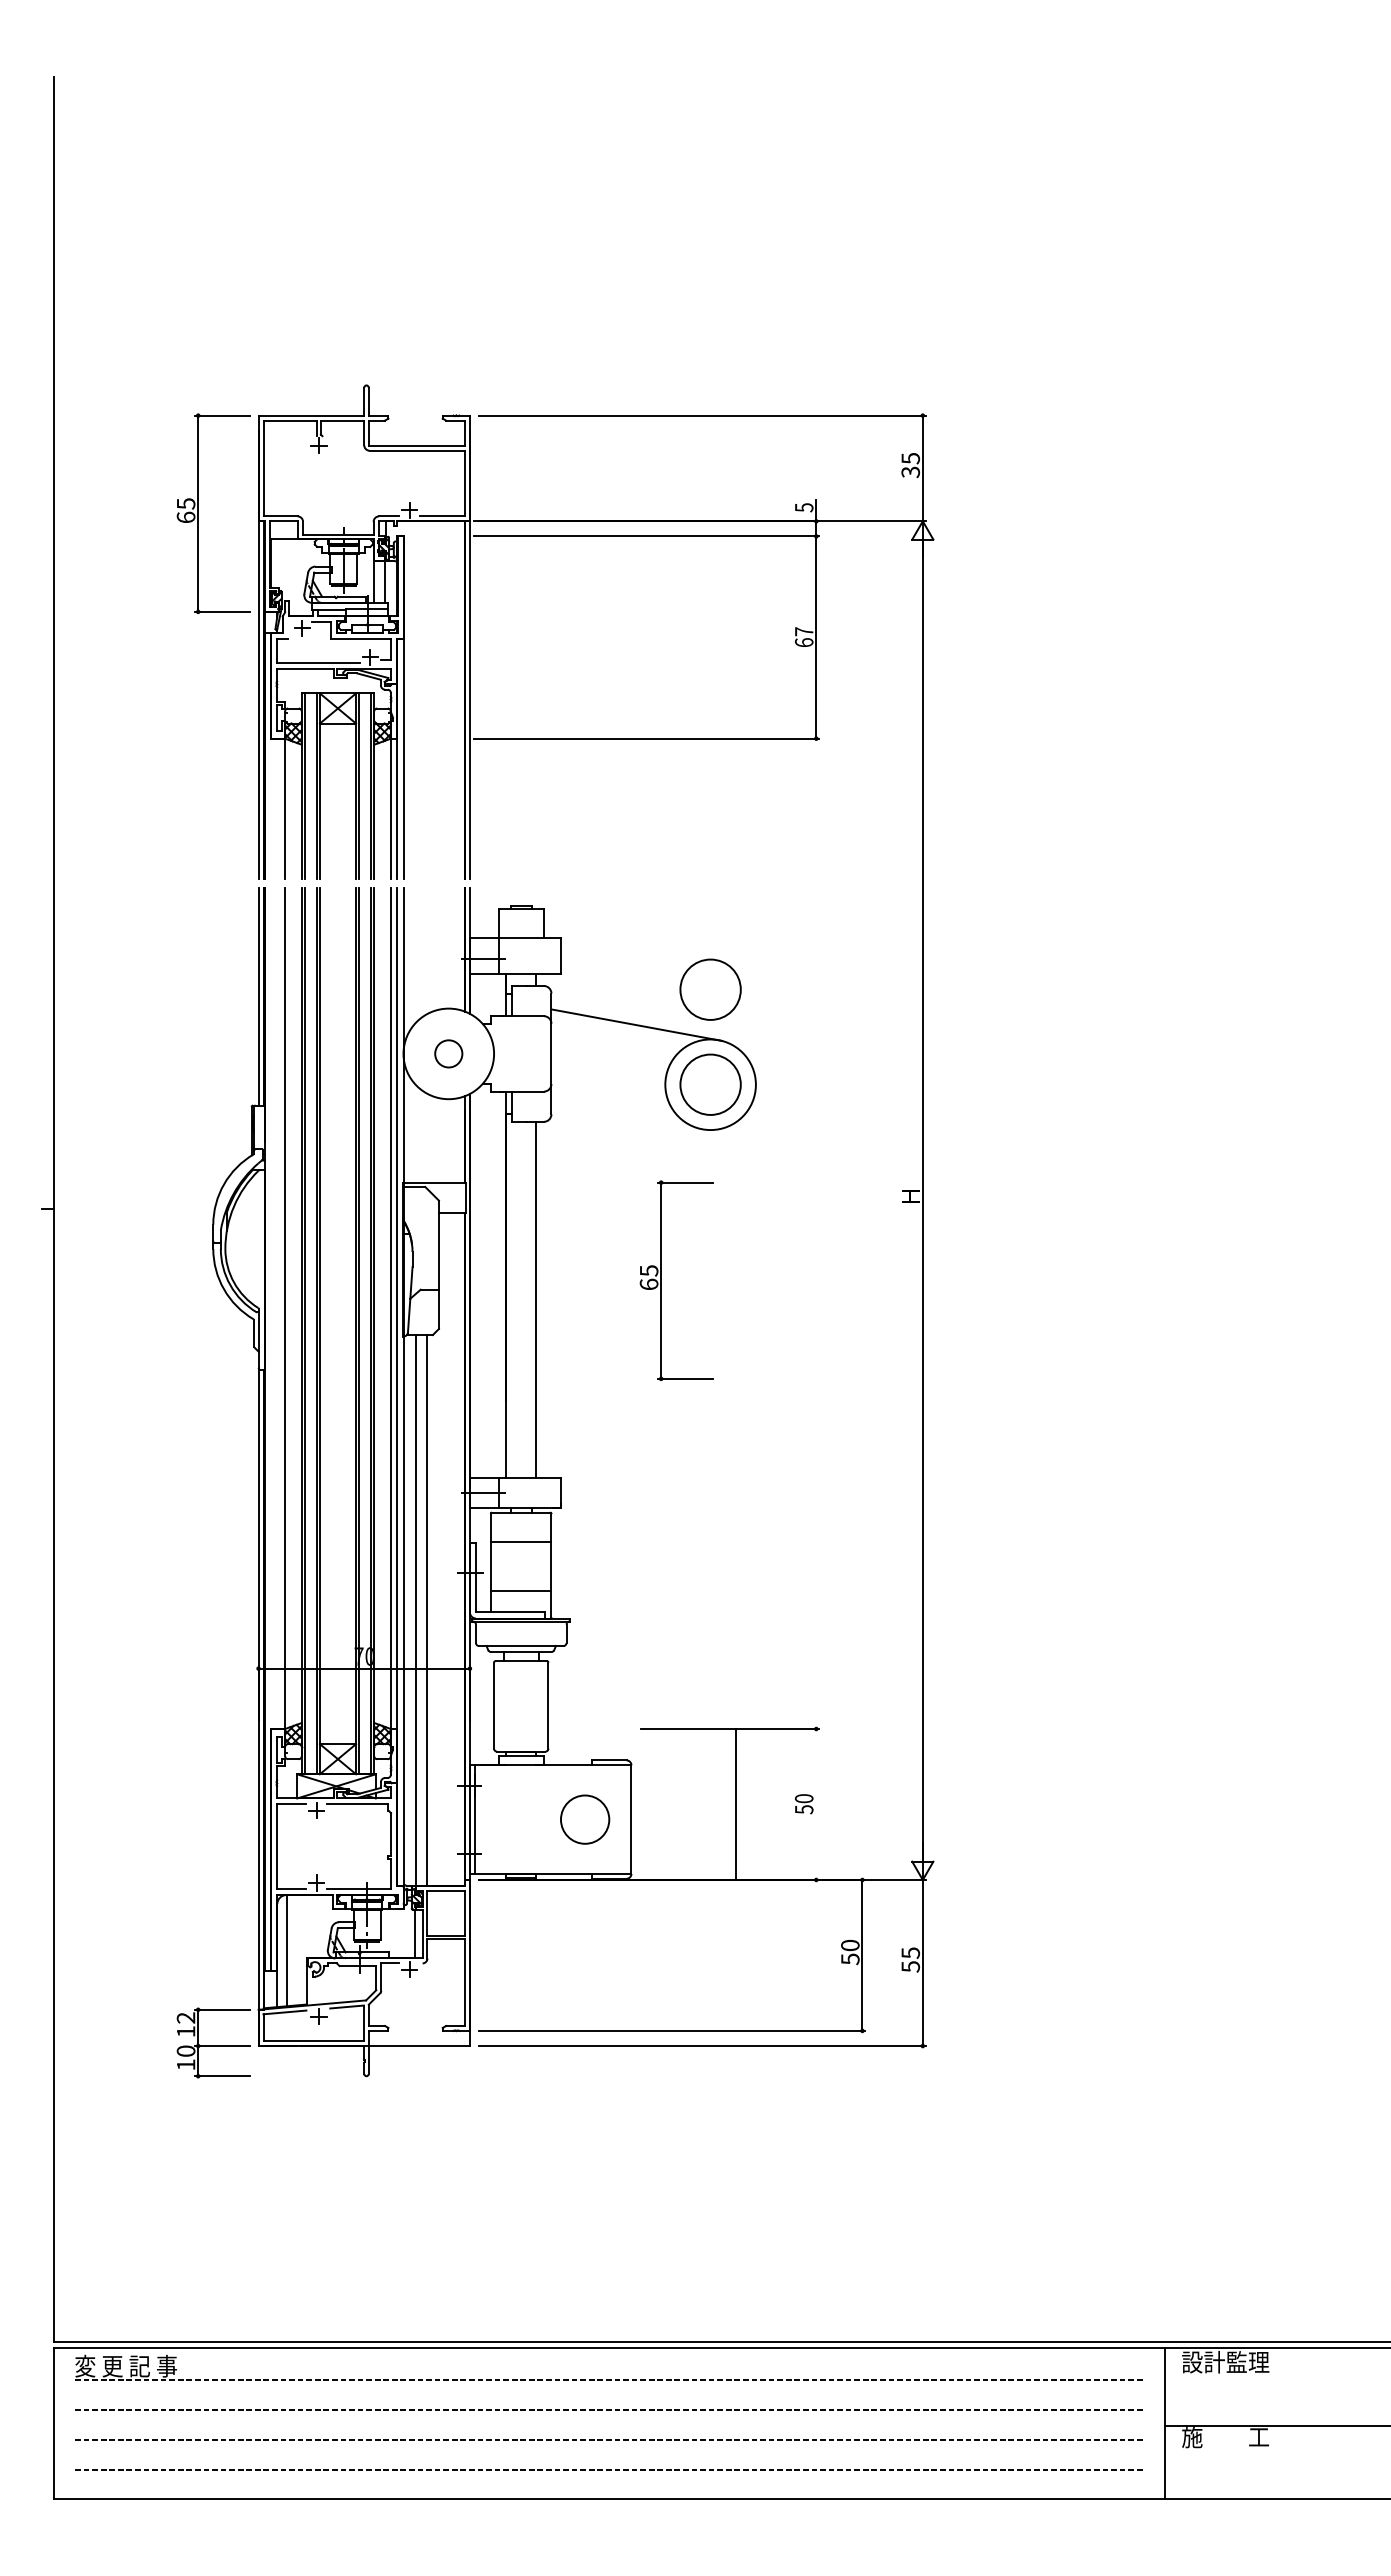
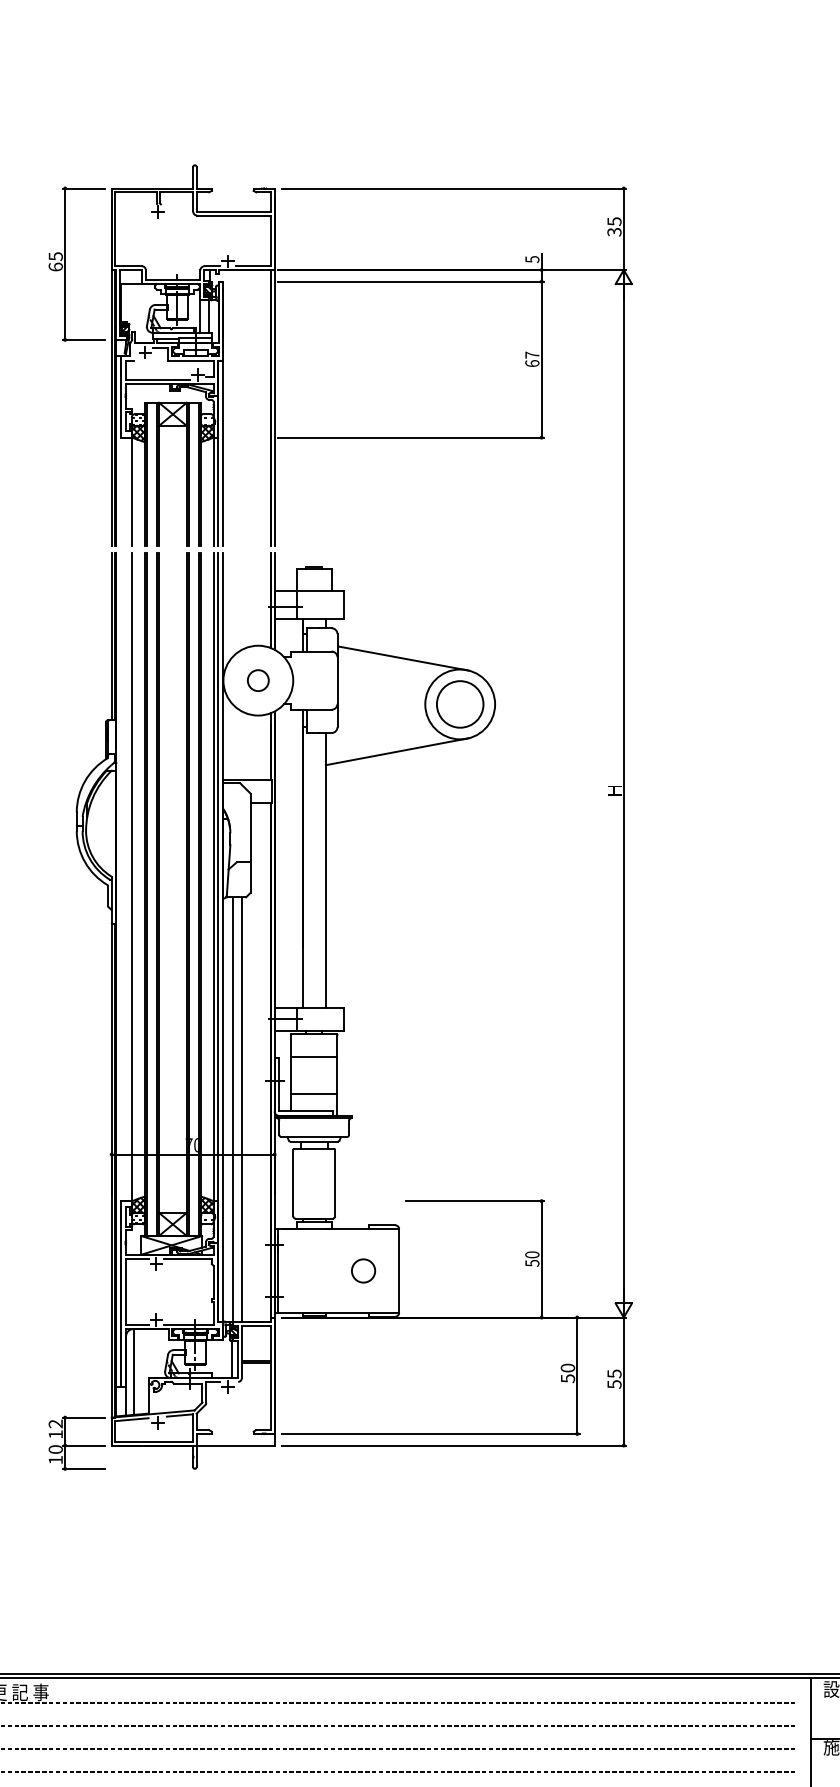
circle: (710, 989) -> (460, 630), removed
line: (629, 1145) -> (397, 751), added
part: (661, 1280) -> (422, 855), removed
line: (736, 1804) -> (541, 1259), moved
circle: (585, 1819) -> (363, 1270), size x0.62

